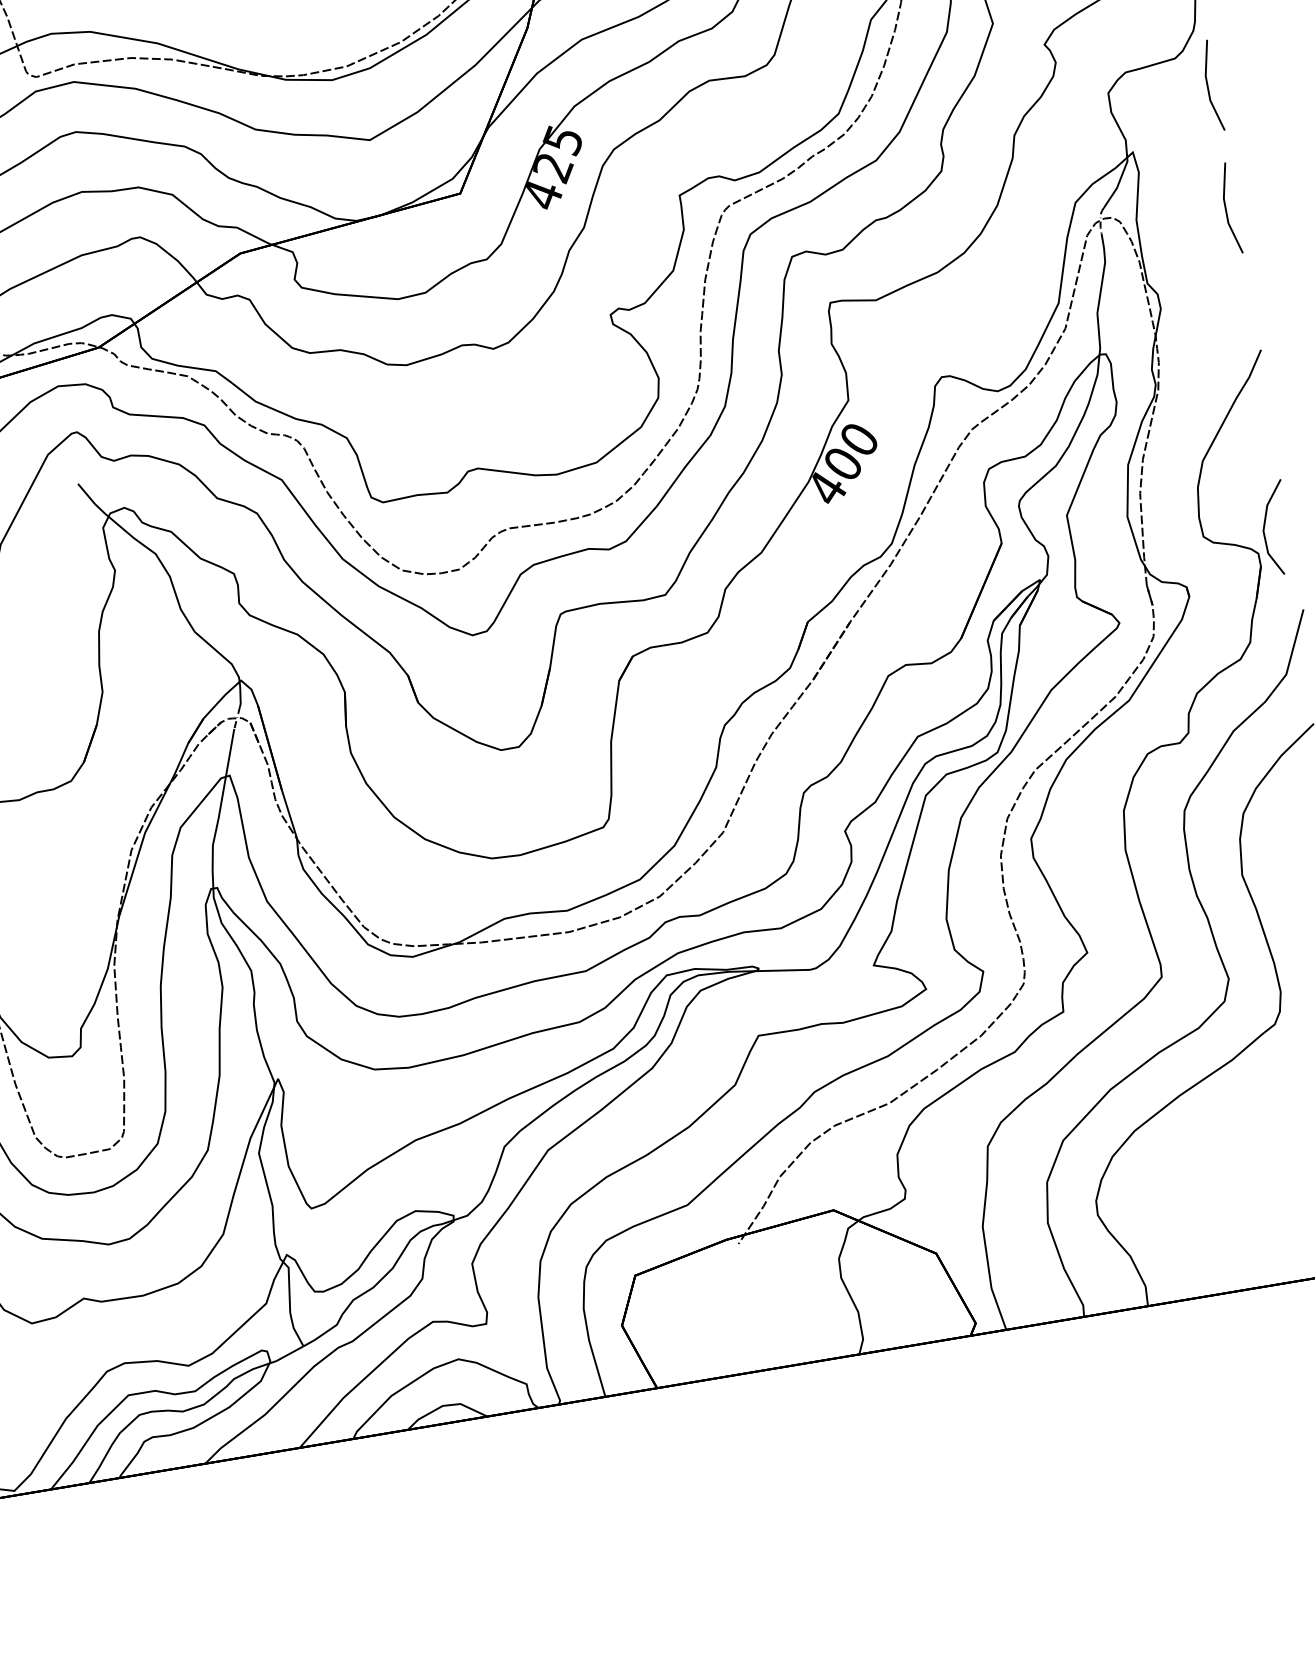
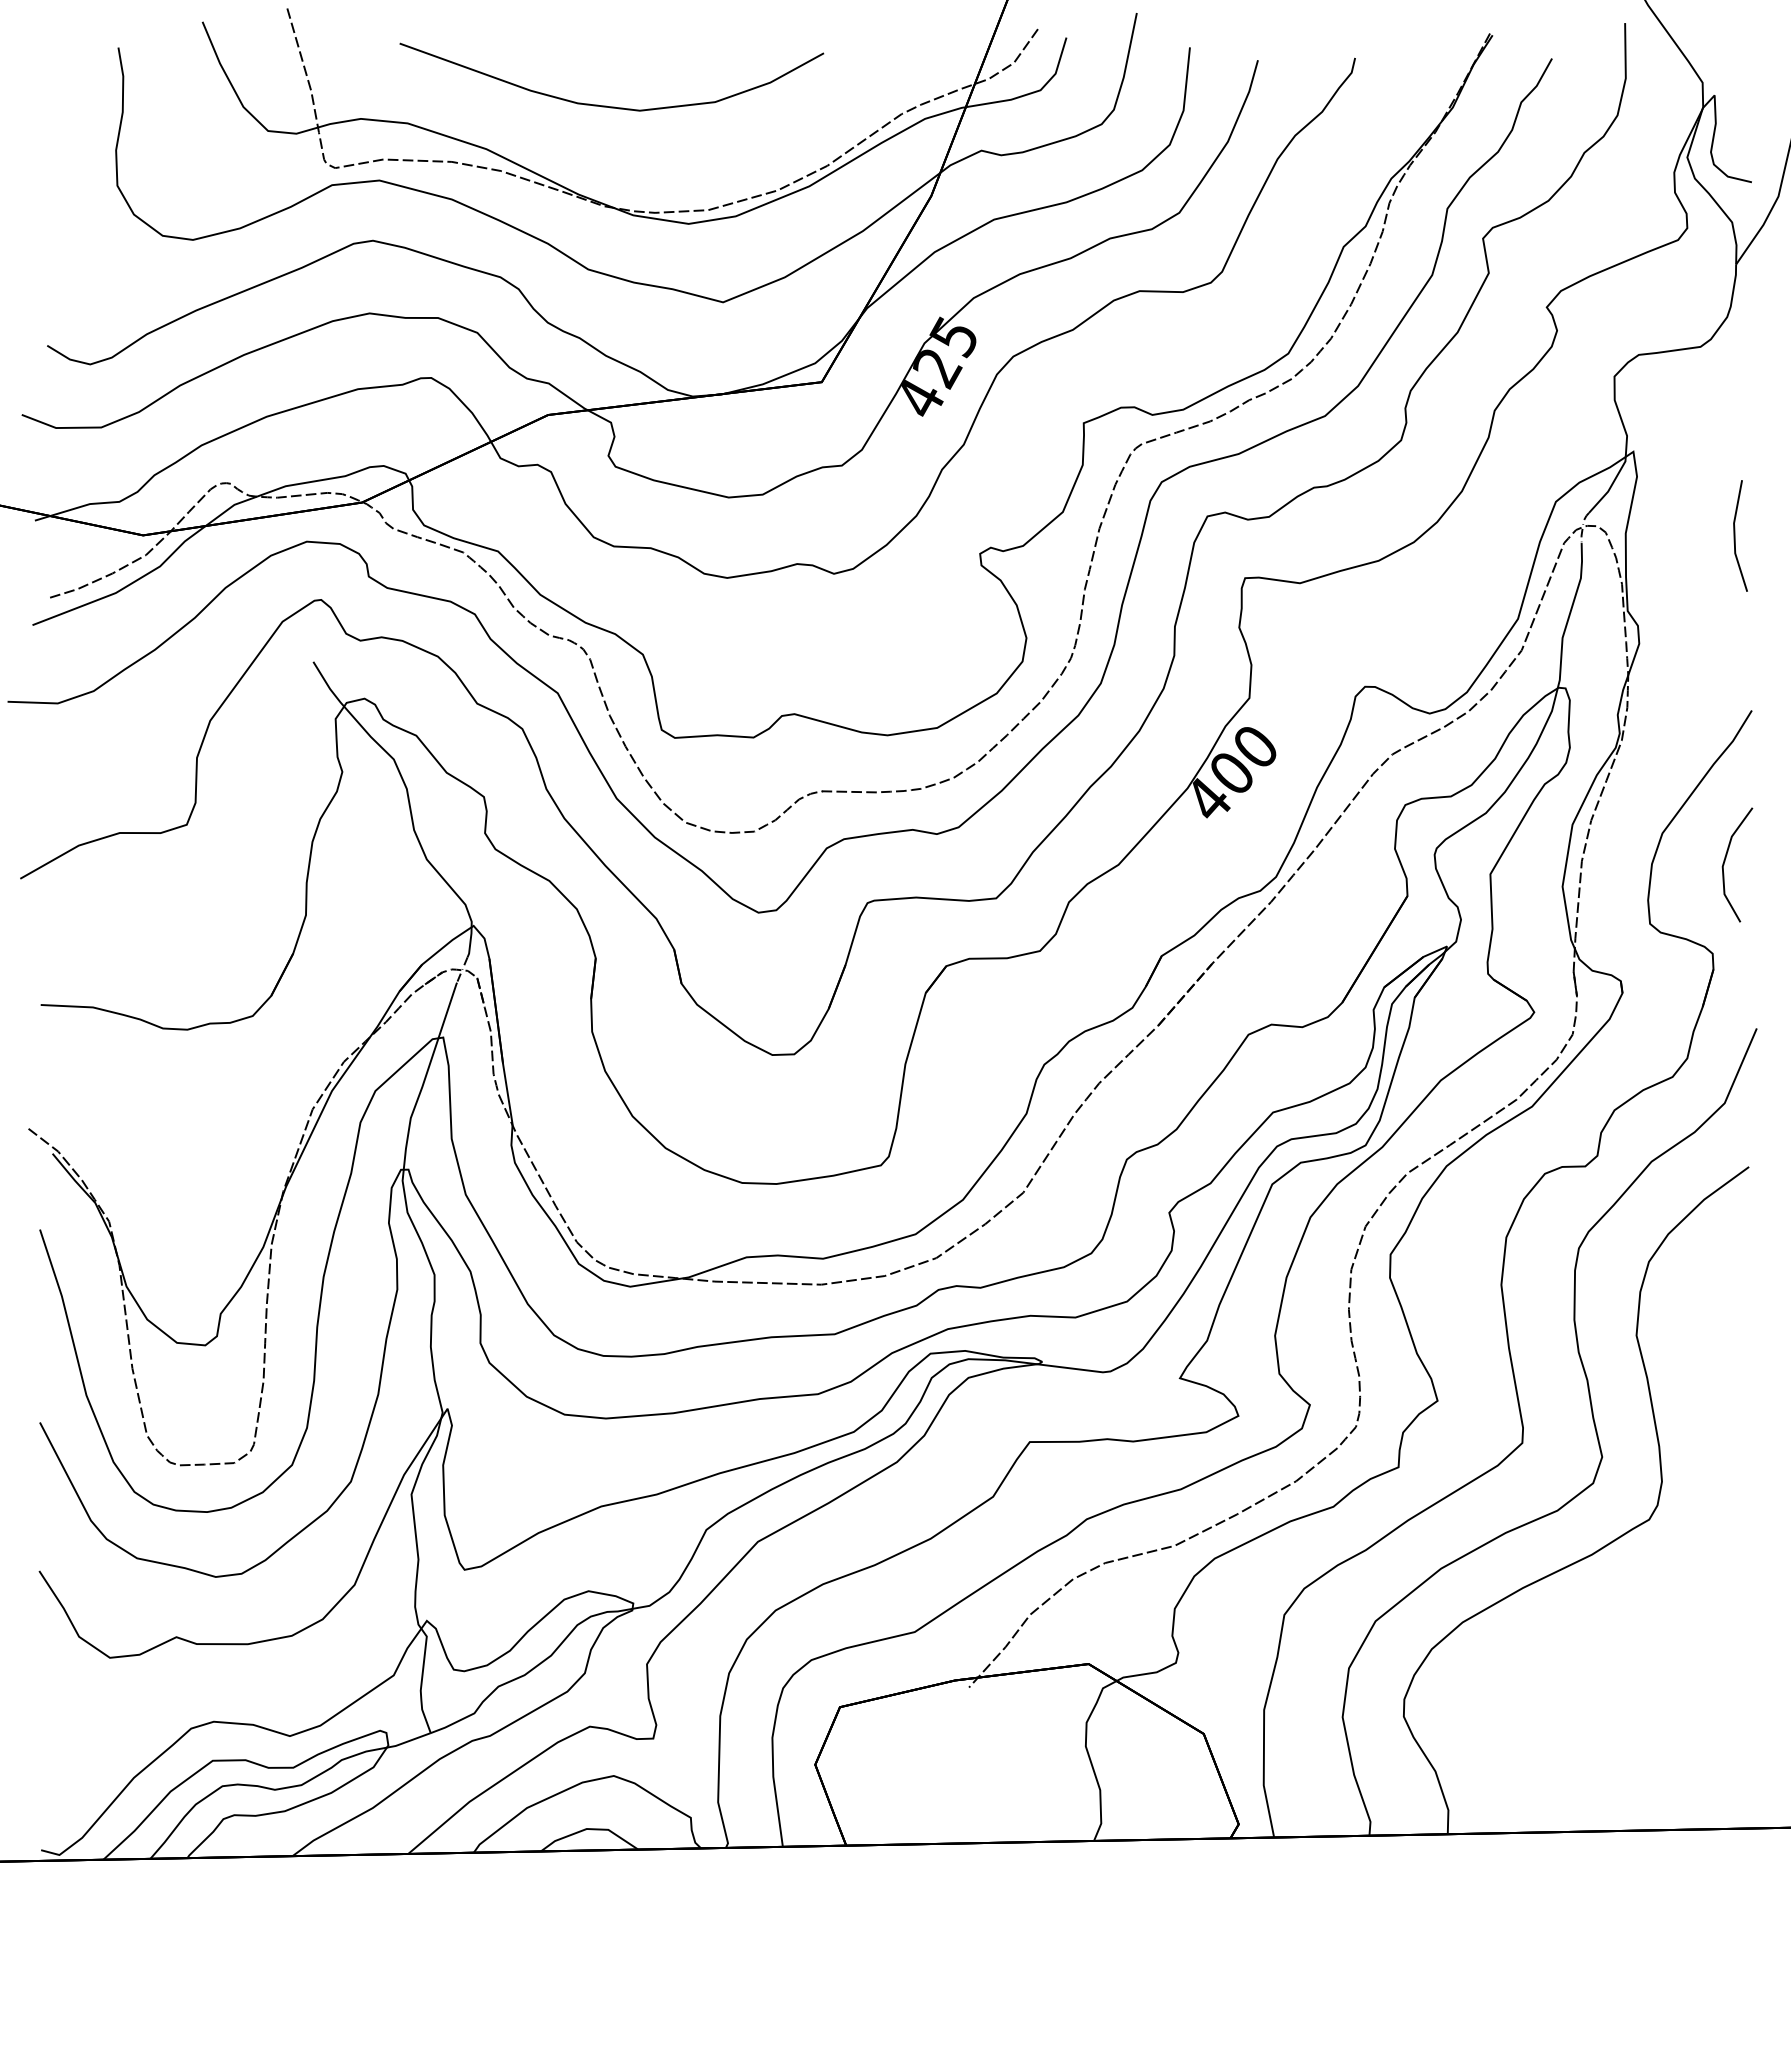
line: (1208, 85) -> (1735, 385), removed
line: (1265, 526) -> (1725, 861), moved

